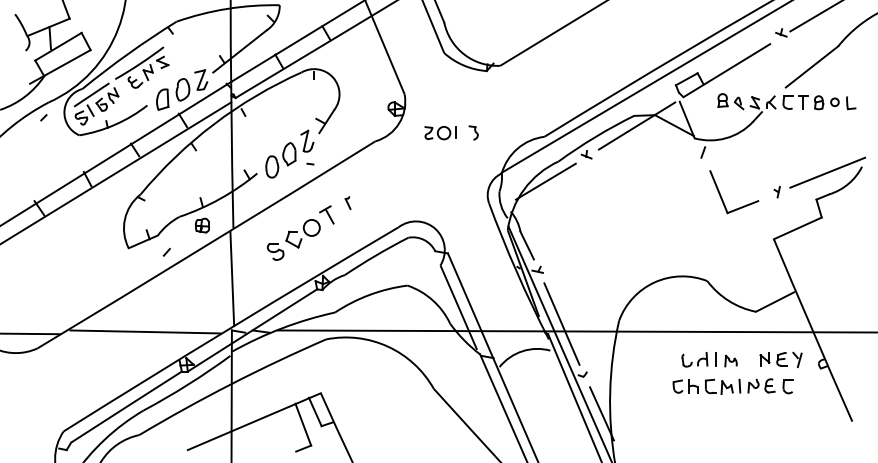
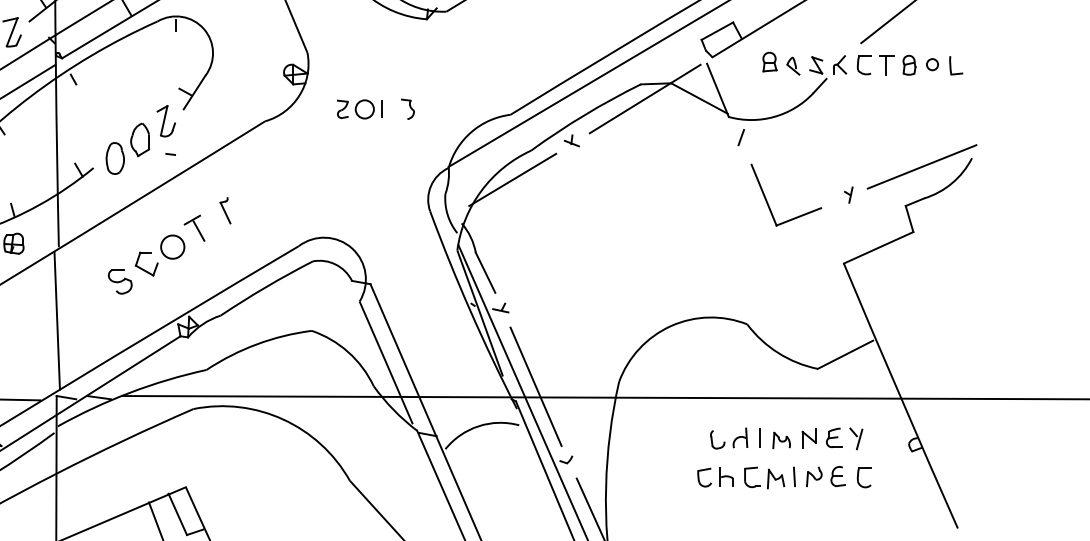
part: (347, 202) -> (224, 210), size x1.43
part: (780, 359) -> (831, 438), moved

